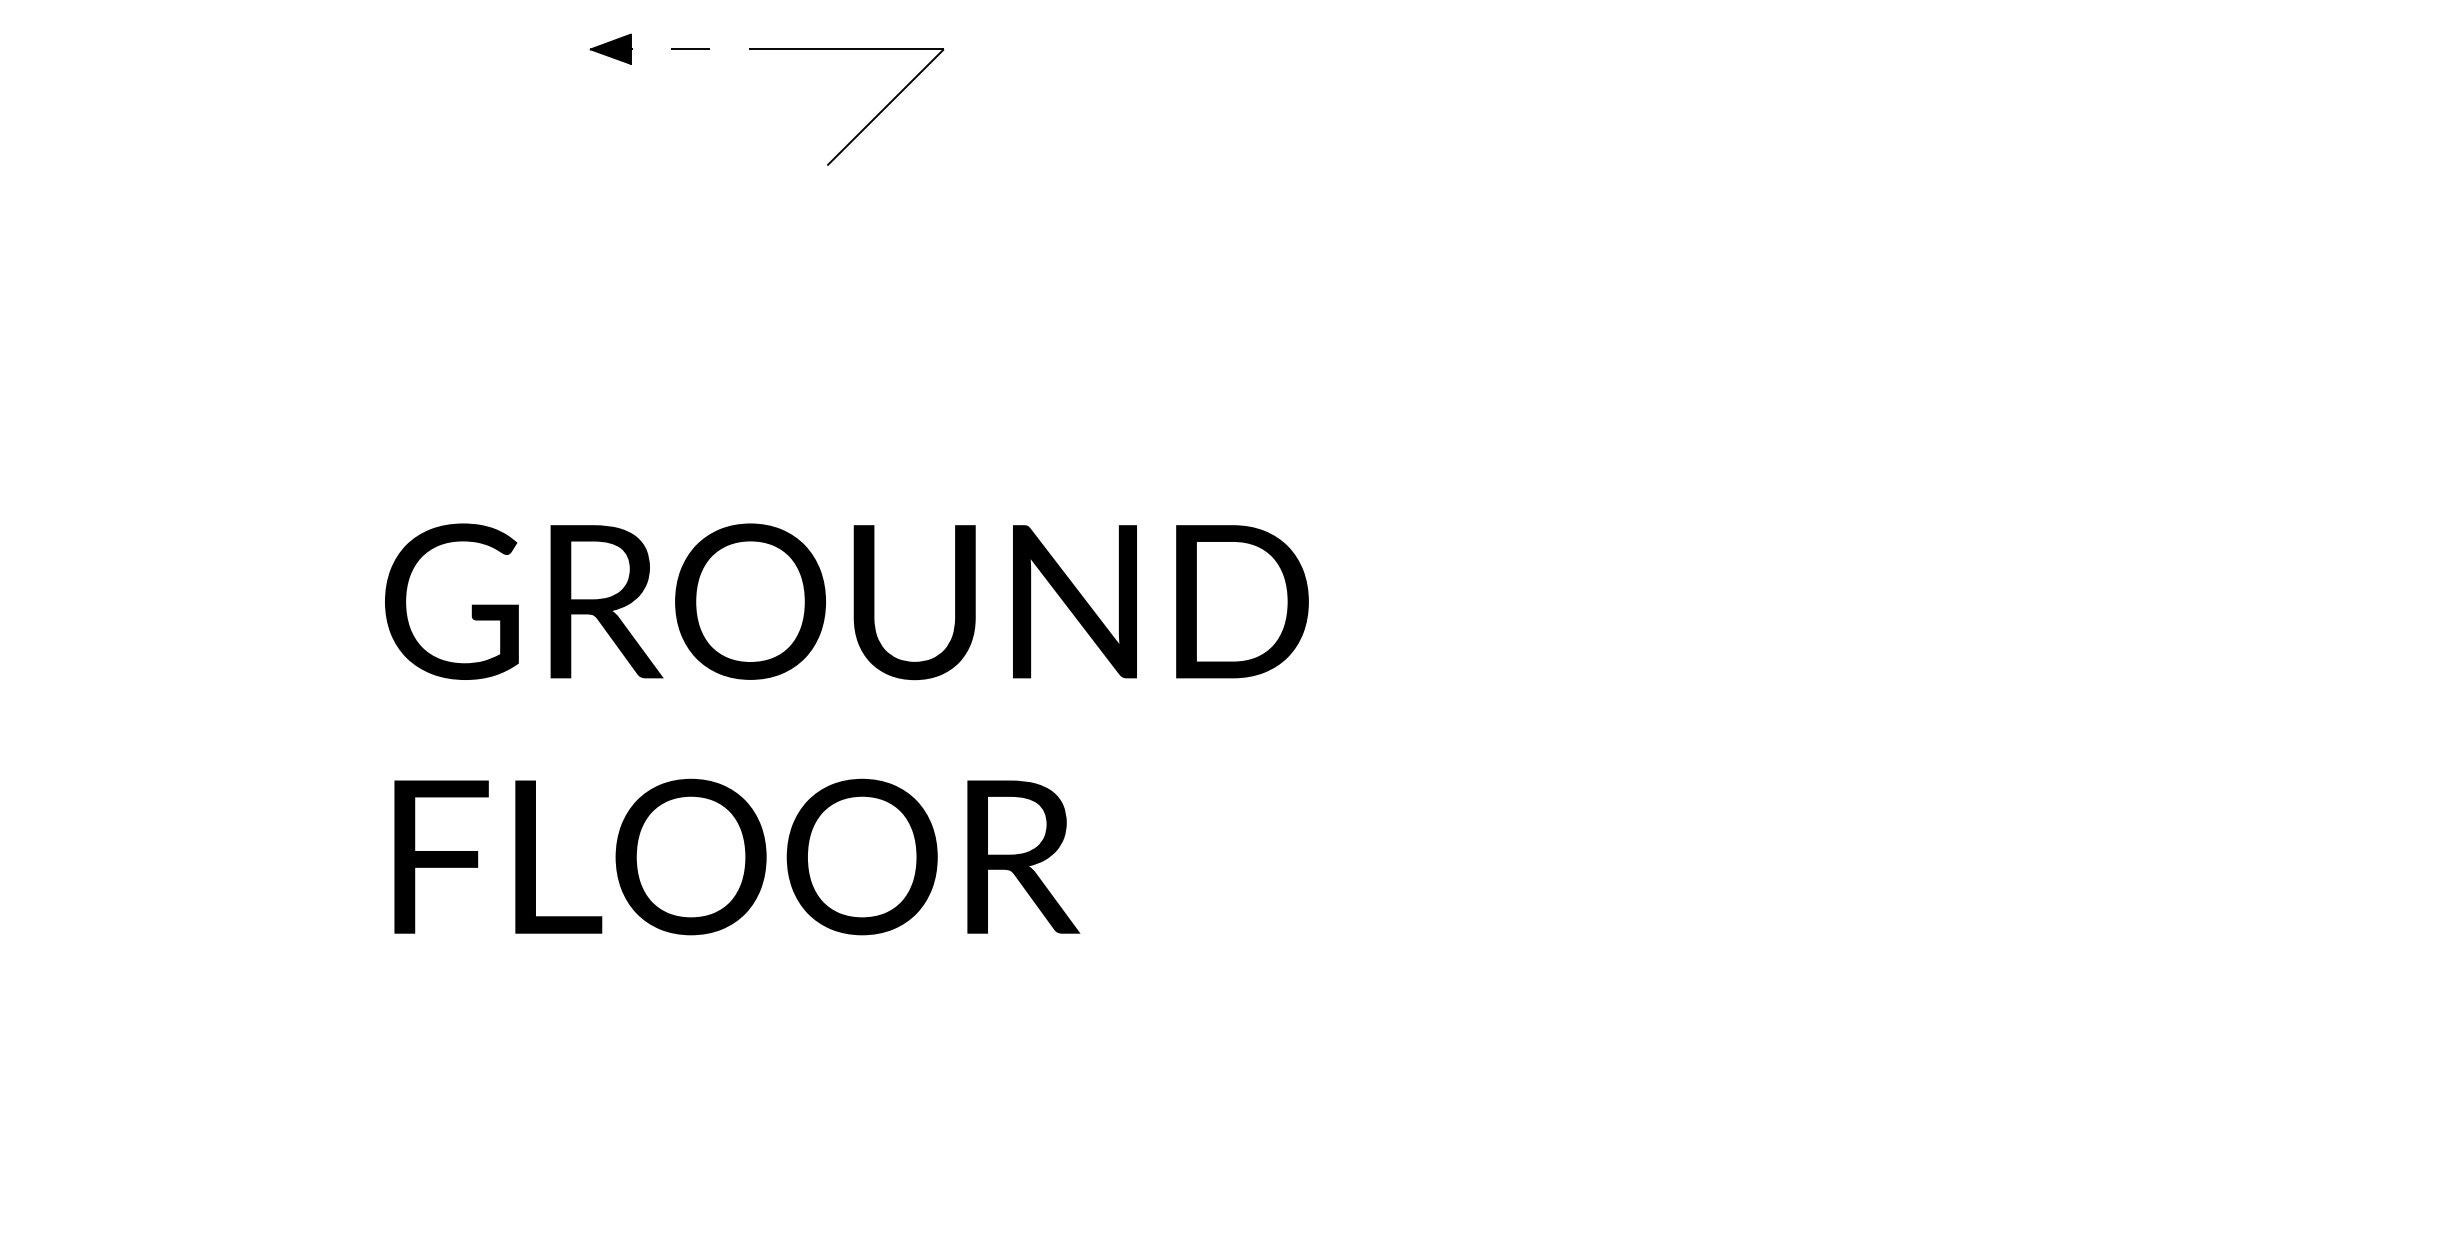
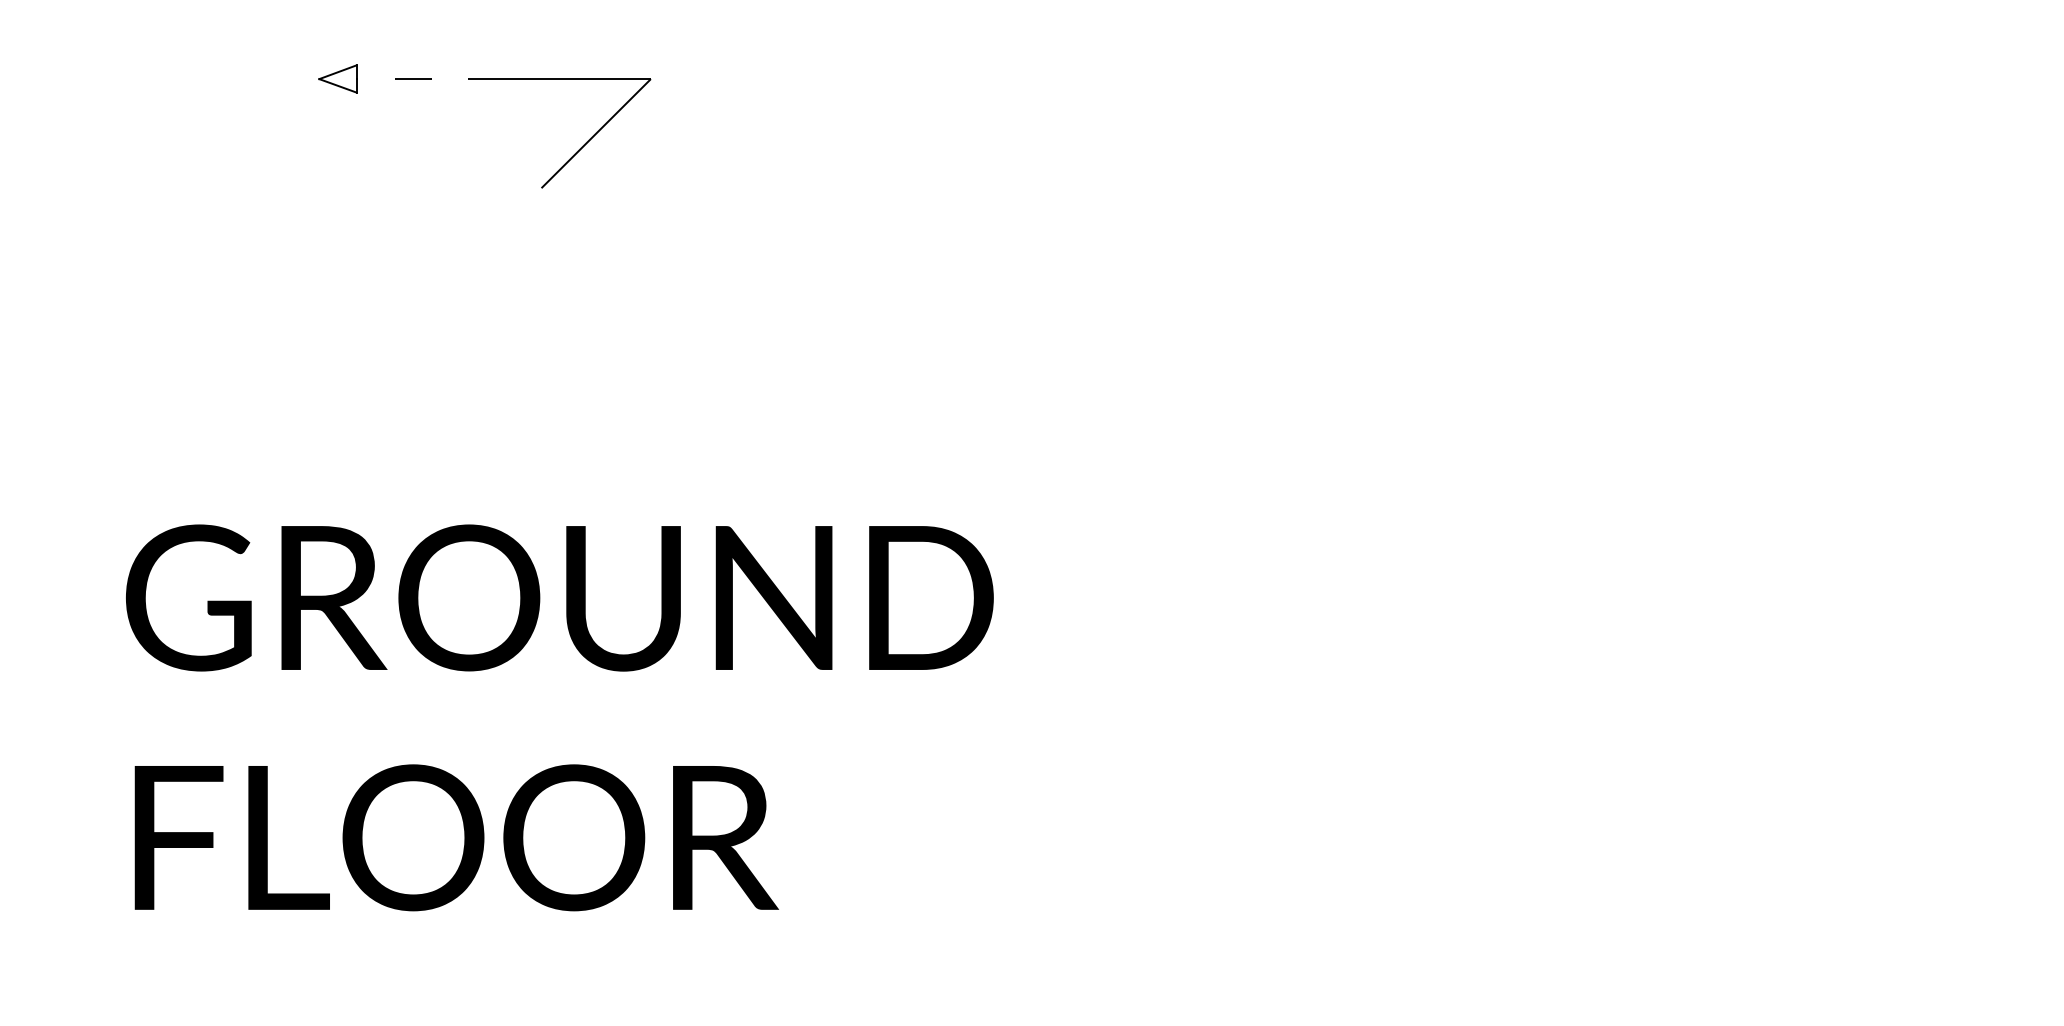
fill: (610, 48) -> (337, 78), removed

